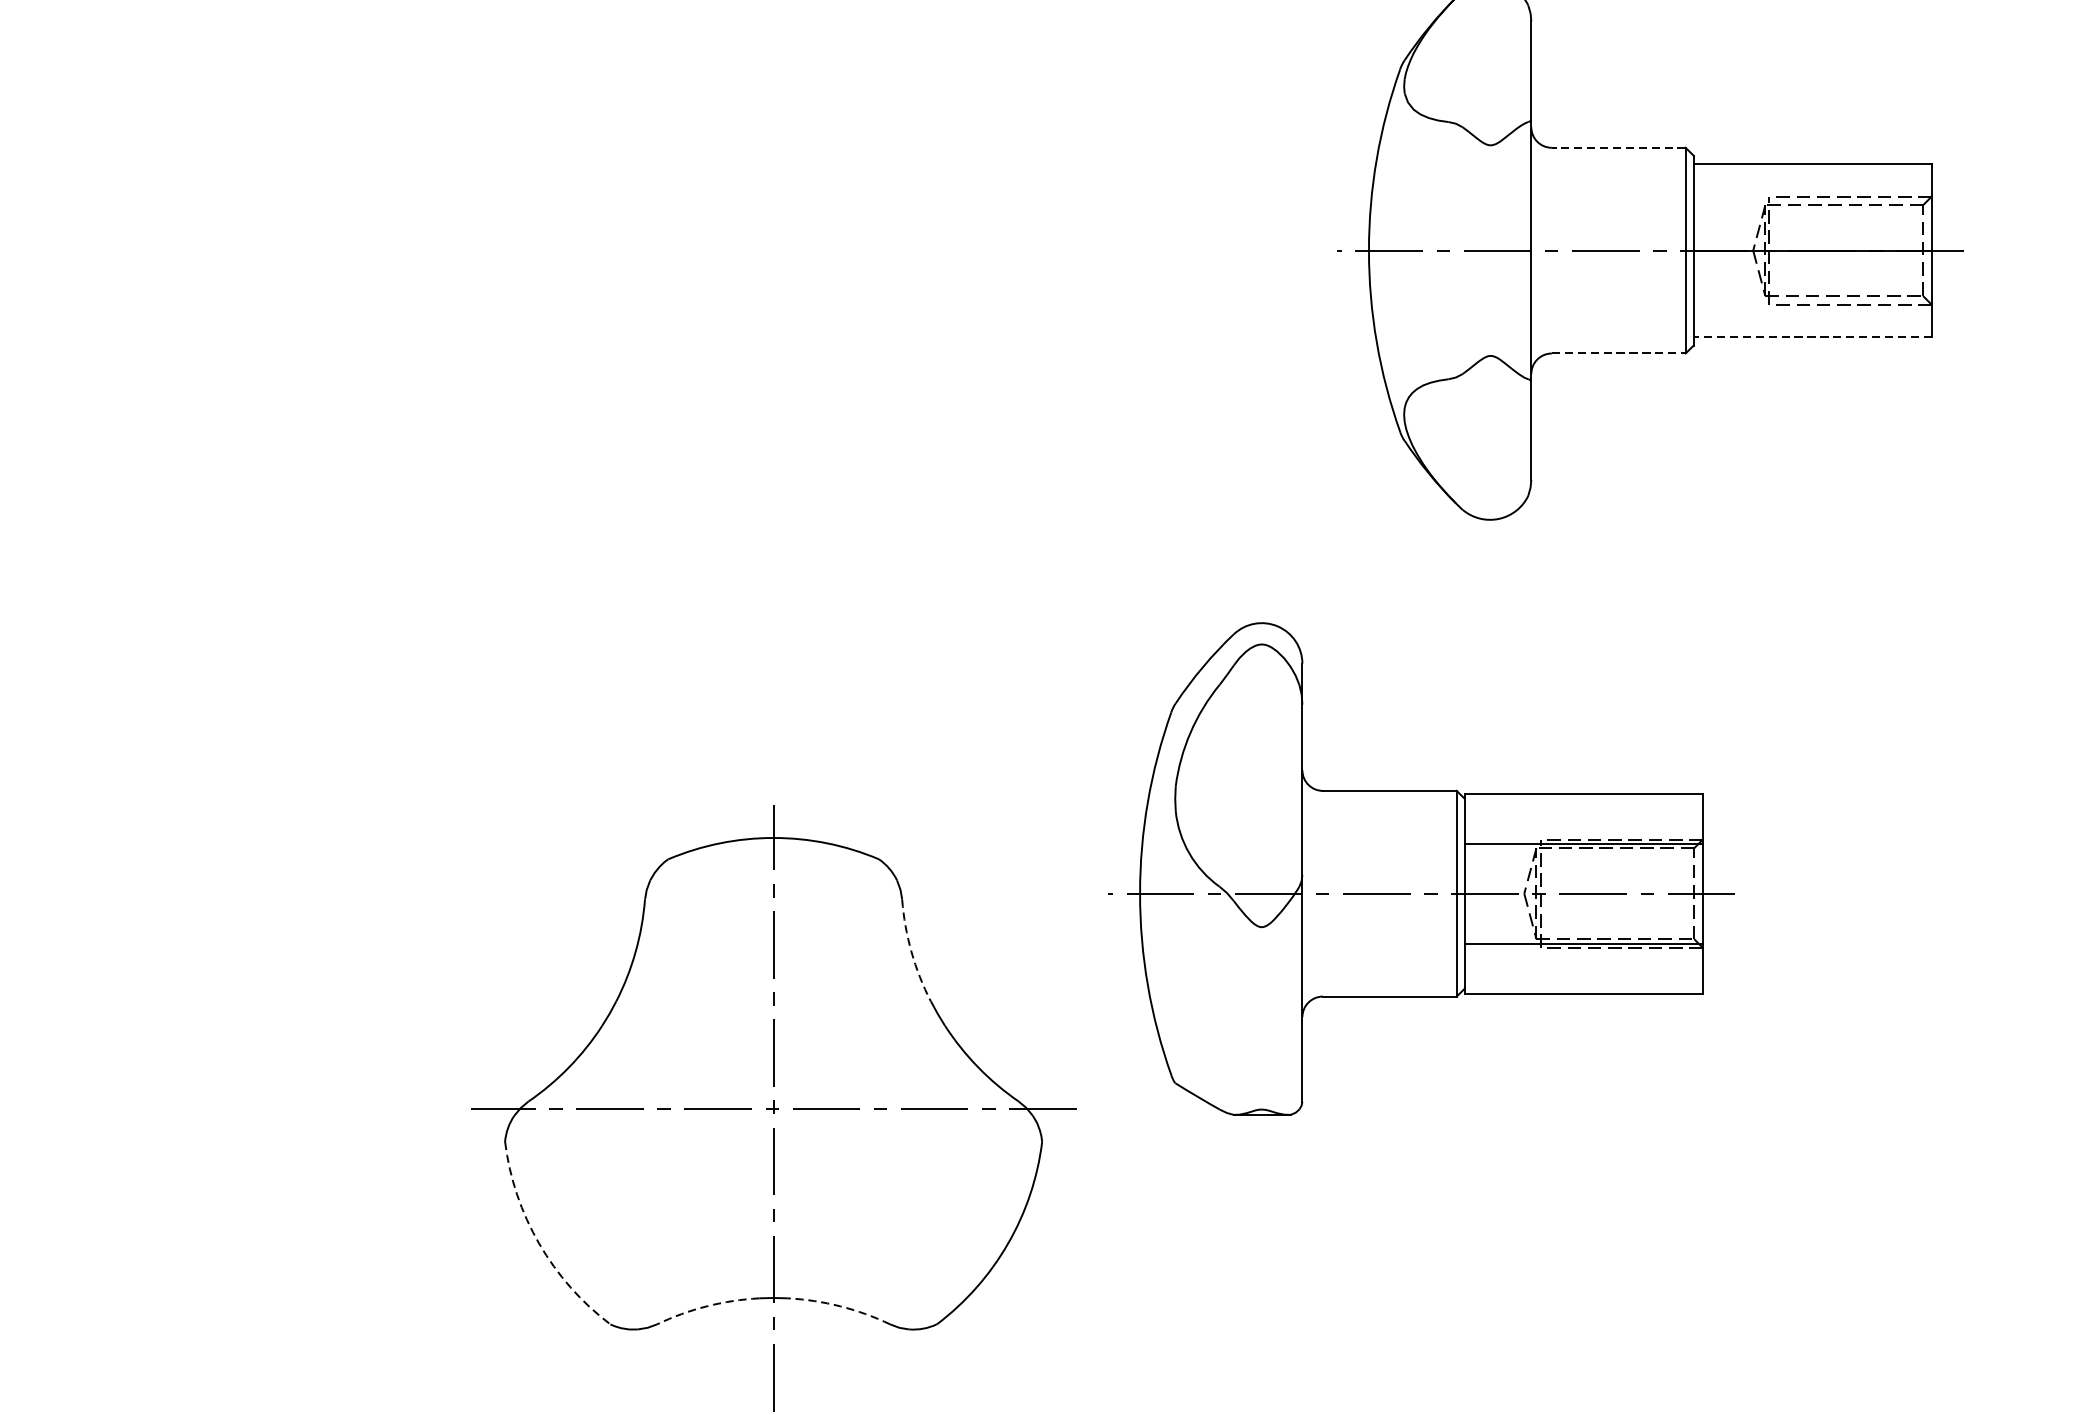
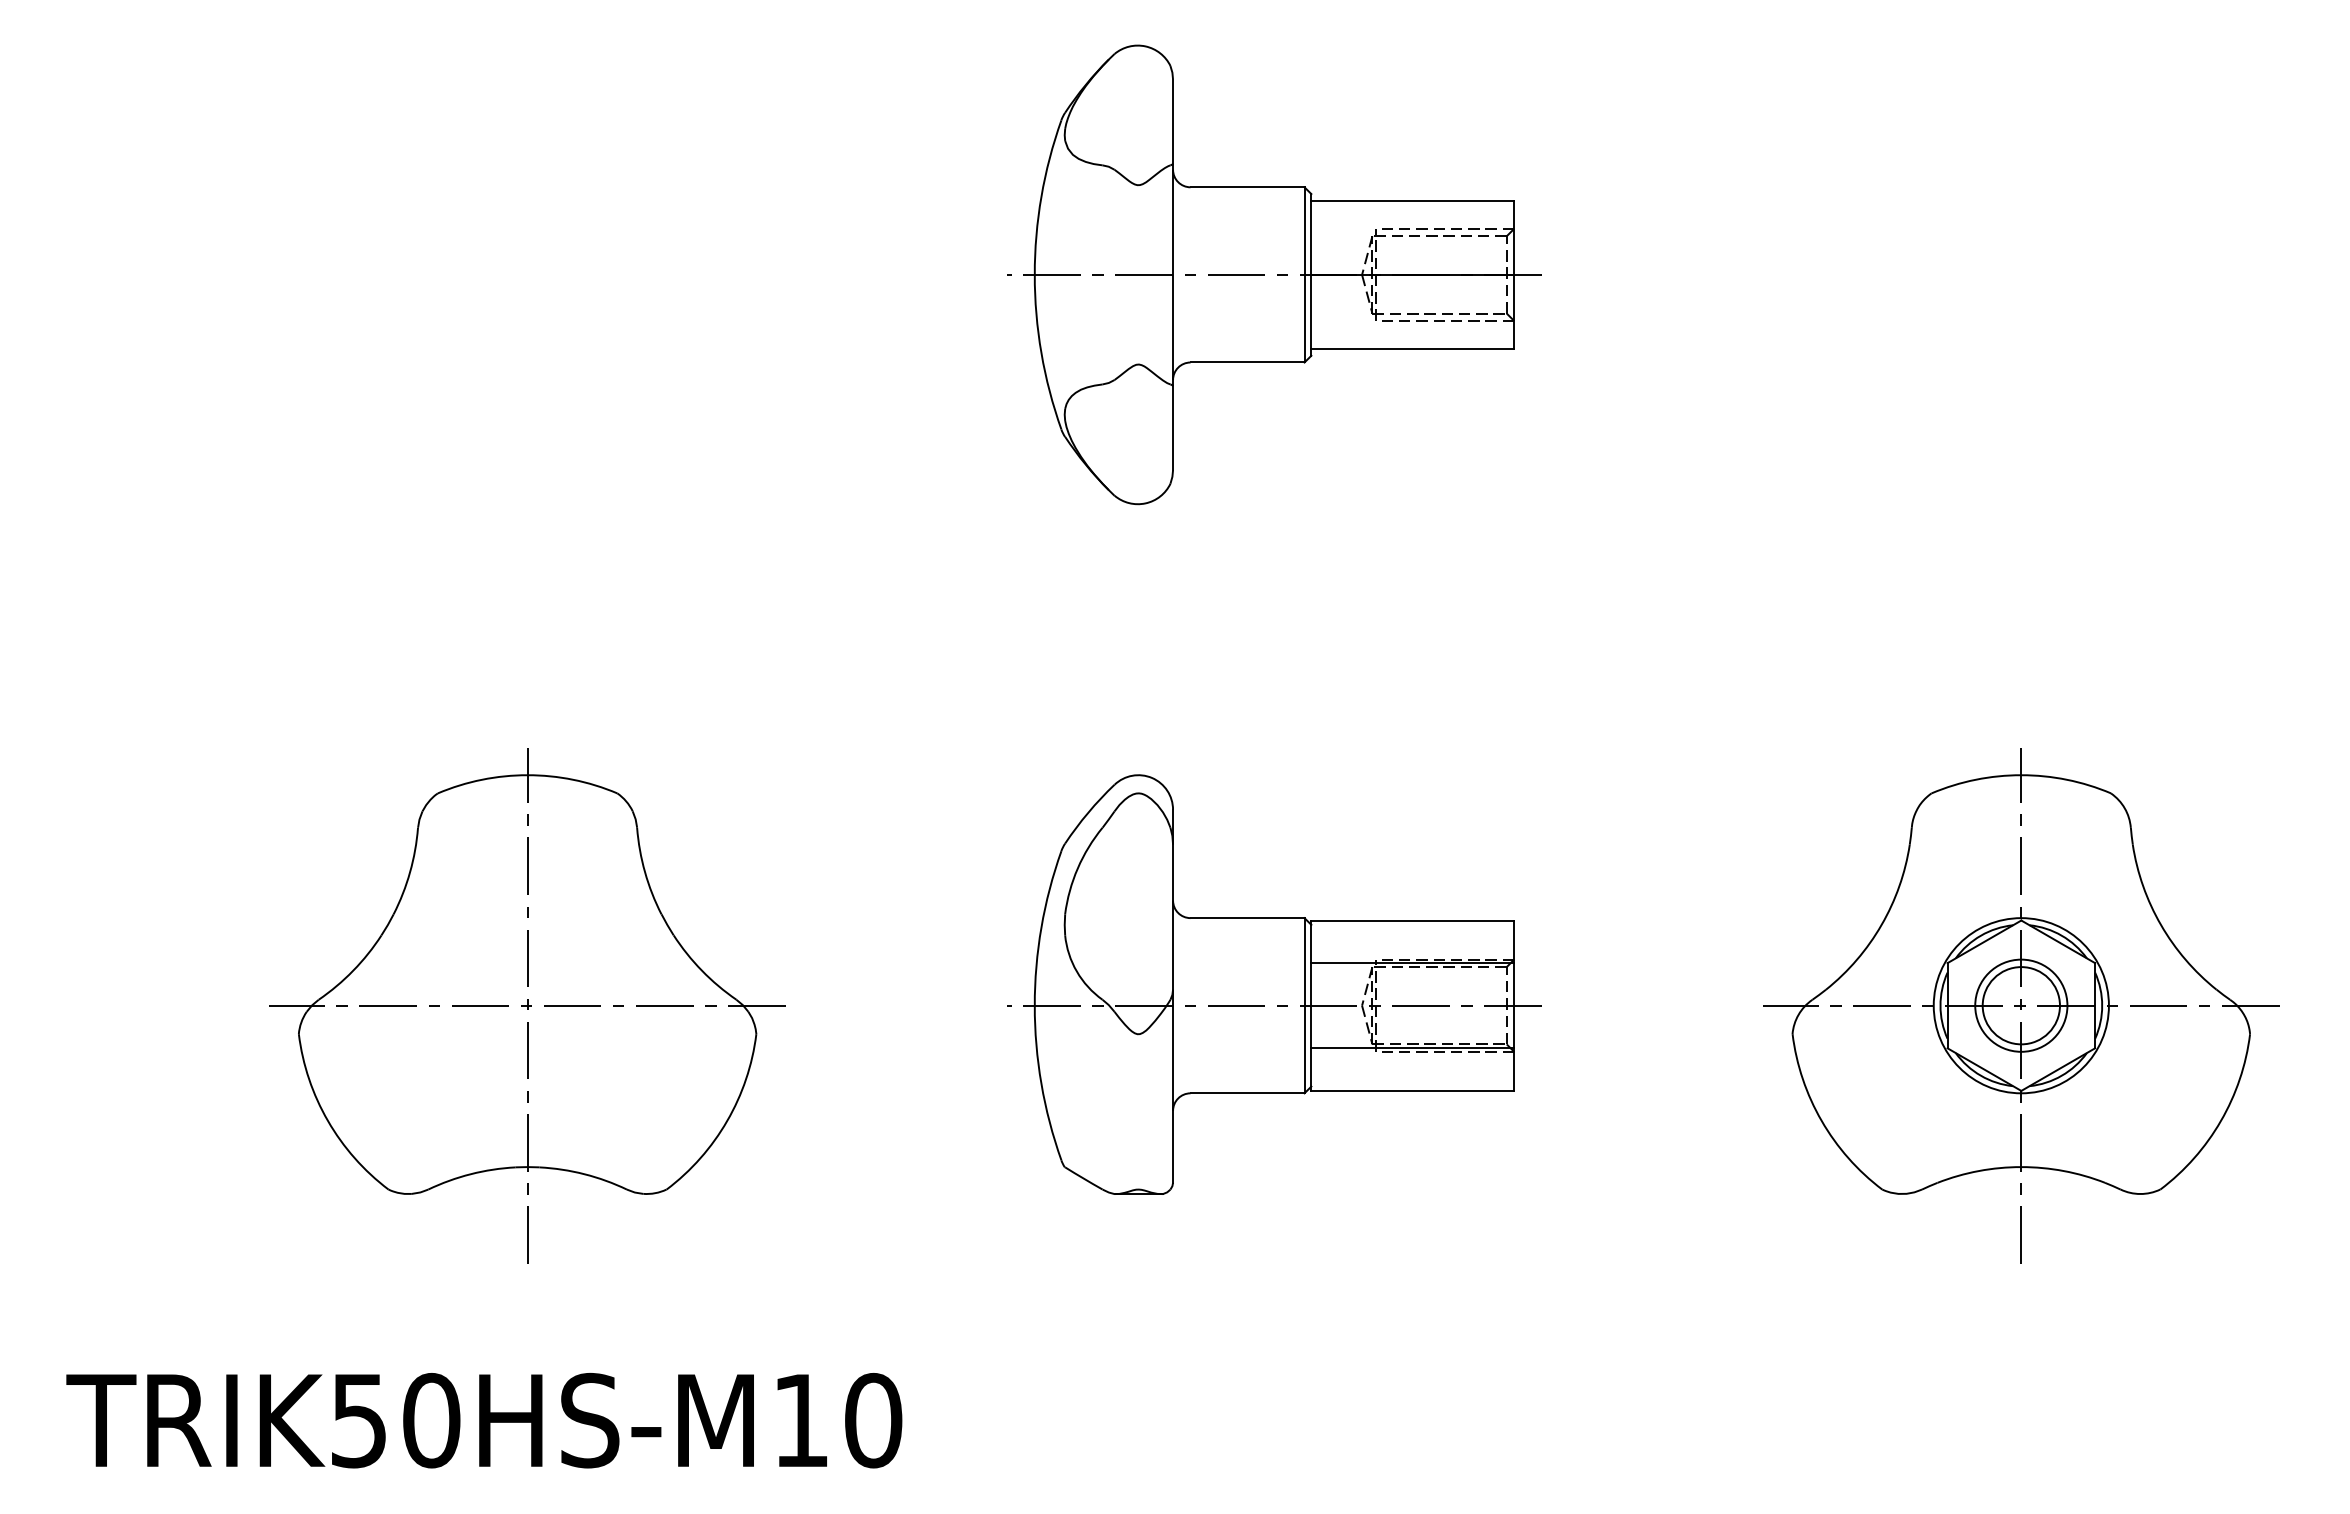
line: (1618, 148) -> (1247, 187), dashed -> solid
line: (1812, 337) -> (1412, 348), dashed -> solid
line: (1618, 353) -> (1247, 362), dashed -> solid
part: (1421, 868) -> (1274, 984), moved
arc: (912, 952) -> (645, 872), dashed -> solid
arc: (538, 1243) -> (327, 1120), dashed -> solid
arc: (706, 1306) -> (470, 1174), dashed -> solid
arc: (840, 1306) -> (584, 1174), dashed -> solid

